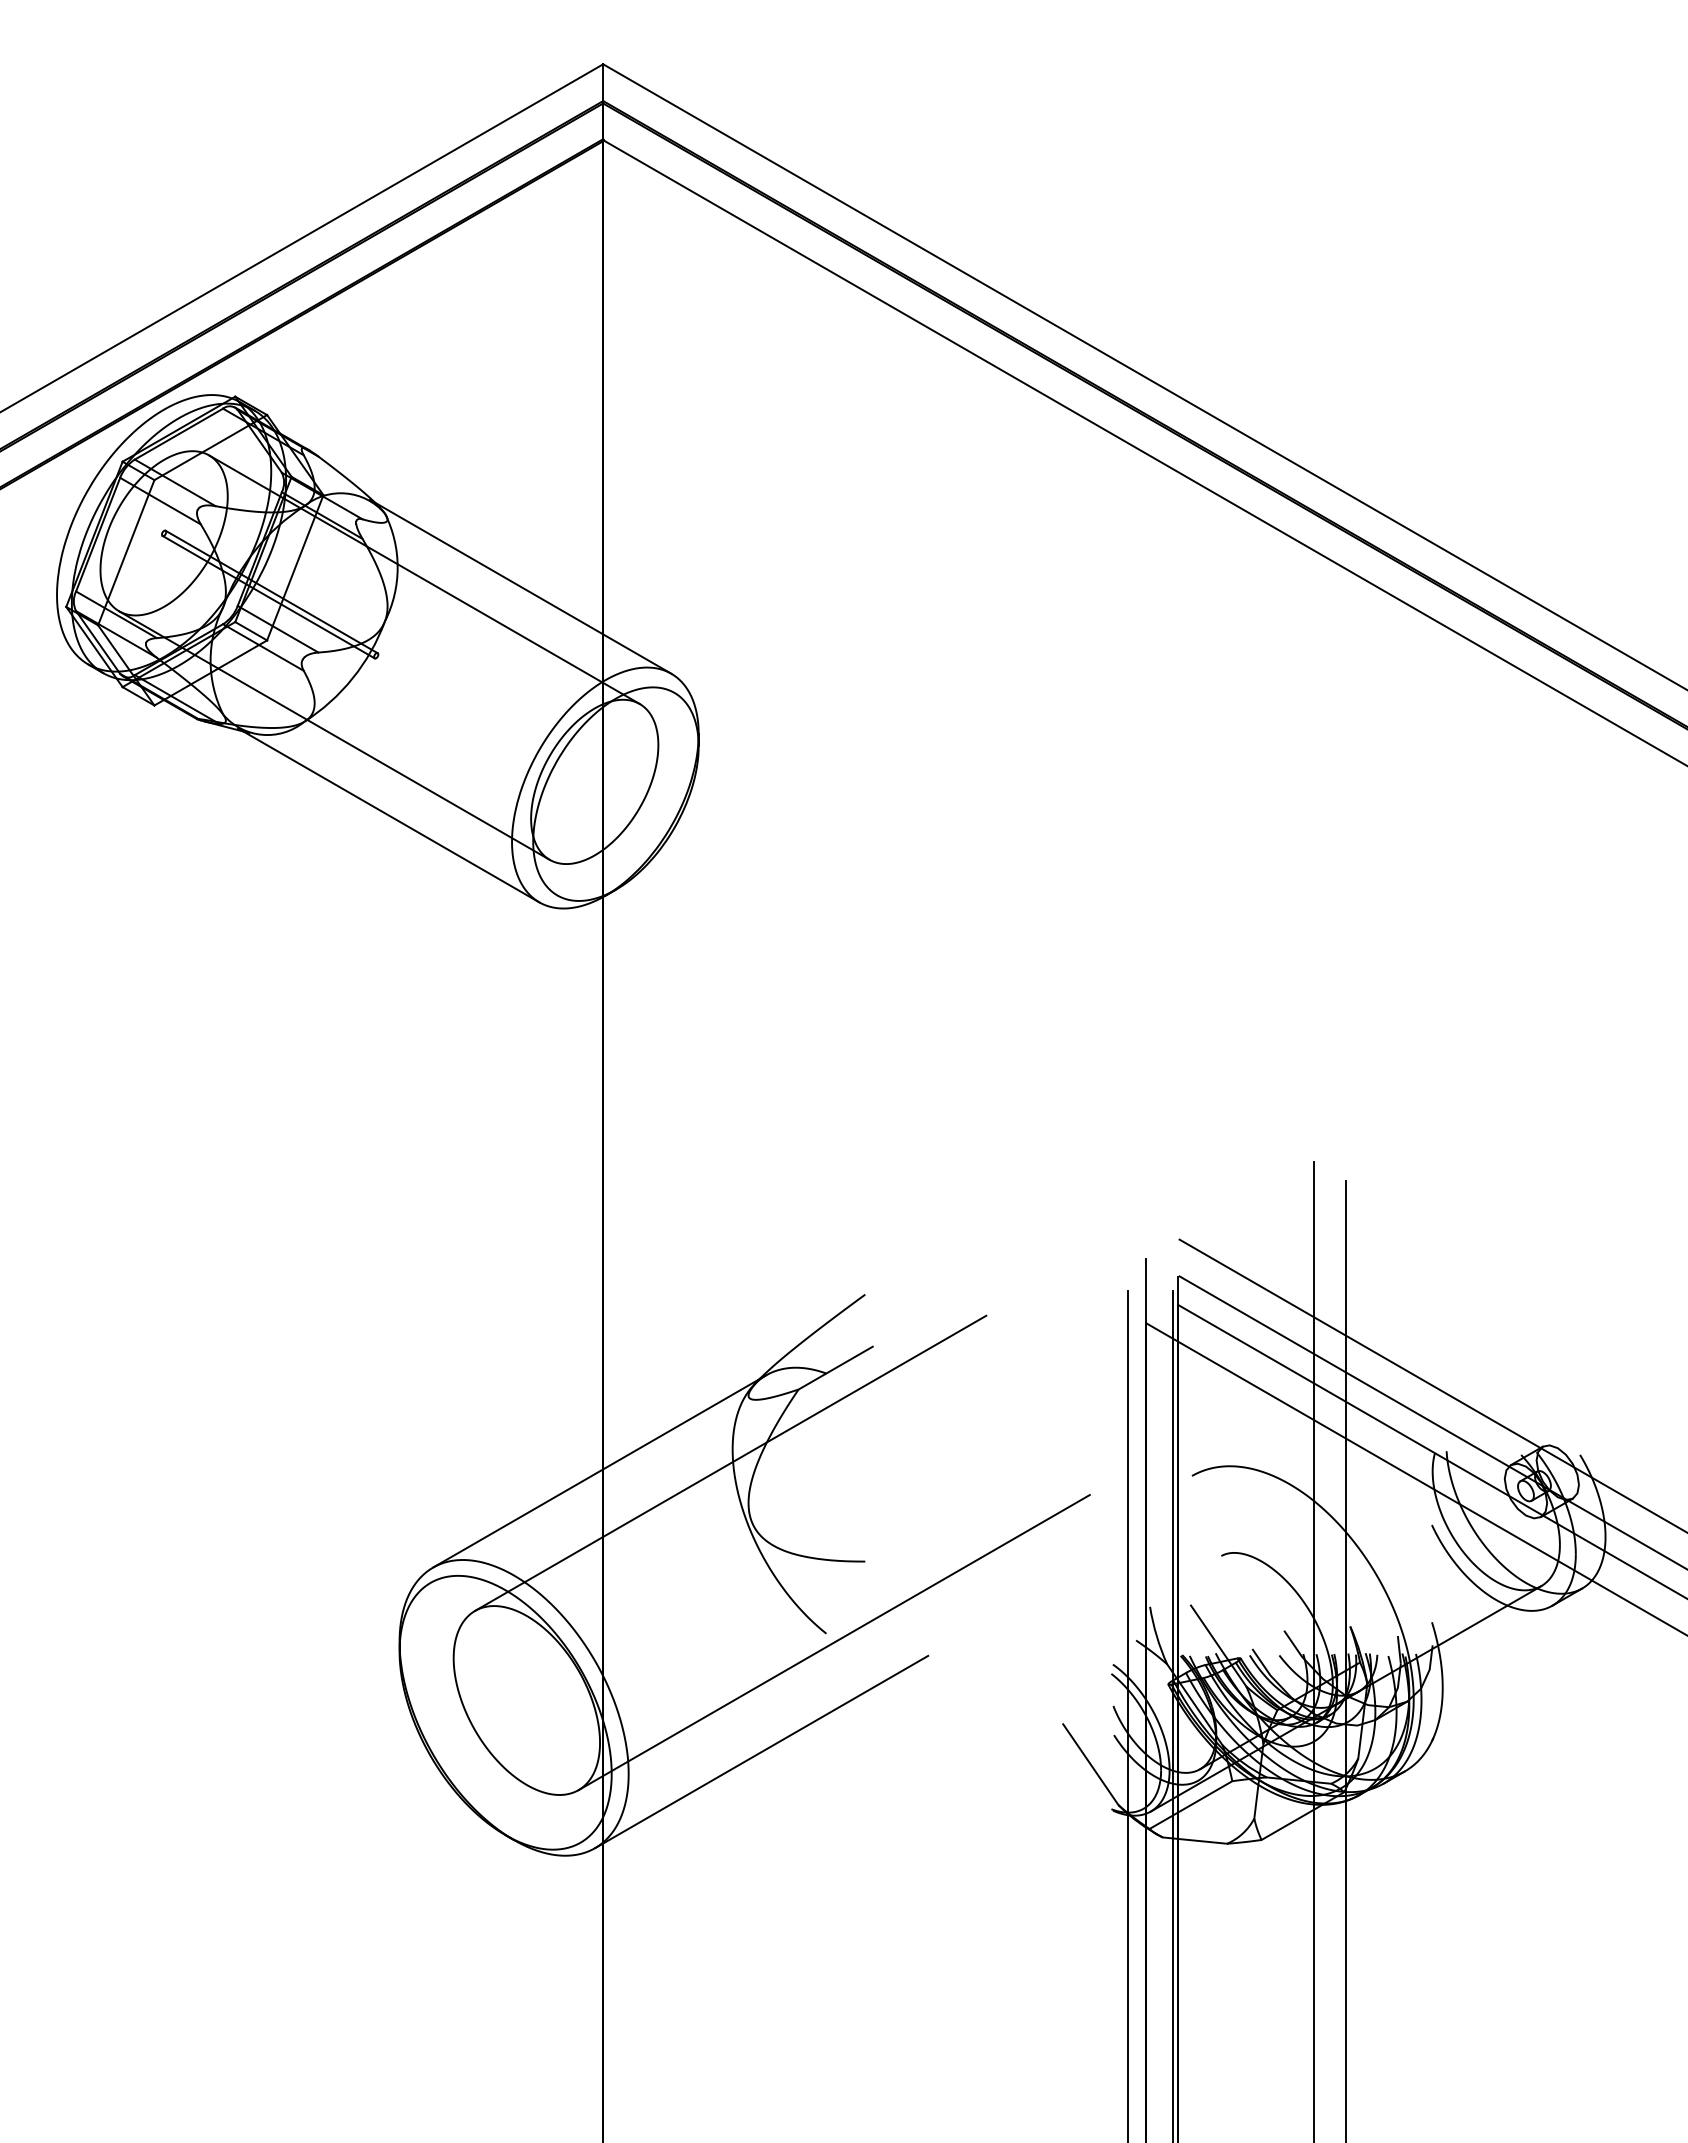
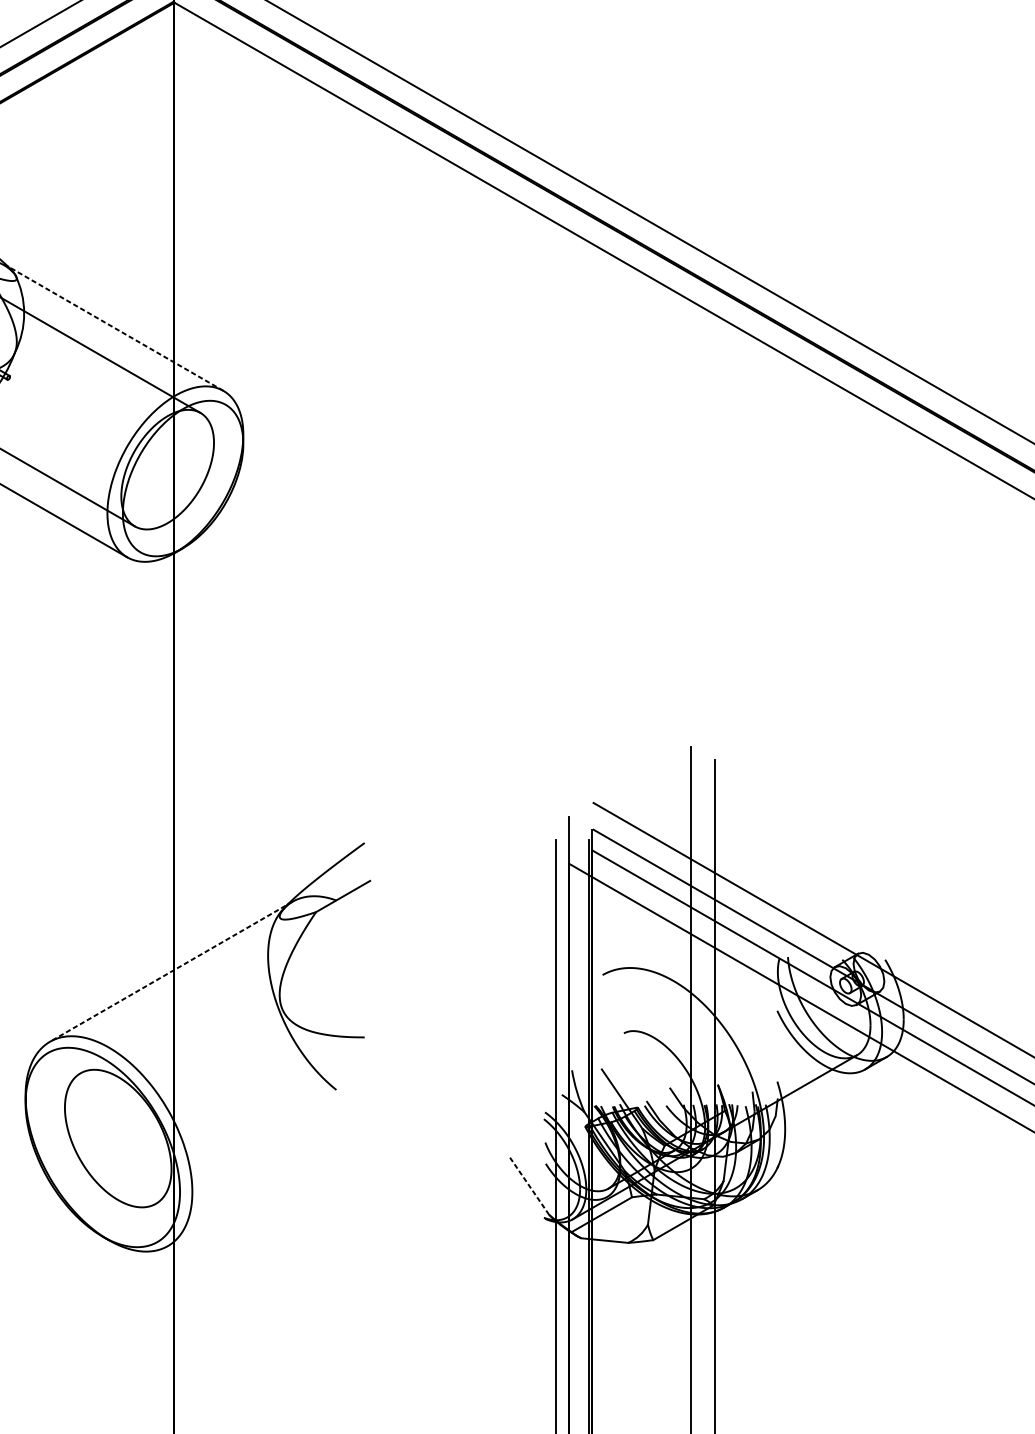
line: (520, 586) -> (113, 327), solid -> dashed
line: (730, 1462) -> (266, 965), removed
line: (599, 1471) -> (171, 971), solid -> dashed
line: (833, 1642) -> (341, 1096), removed
line: (761, 1751) -> (289, 1175), removed
line: (1090, 1764) -> (528, 1185), solid -> dashed

